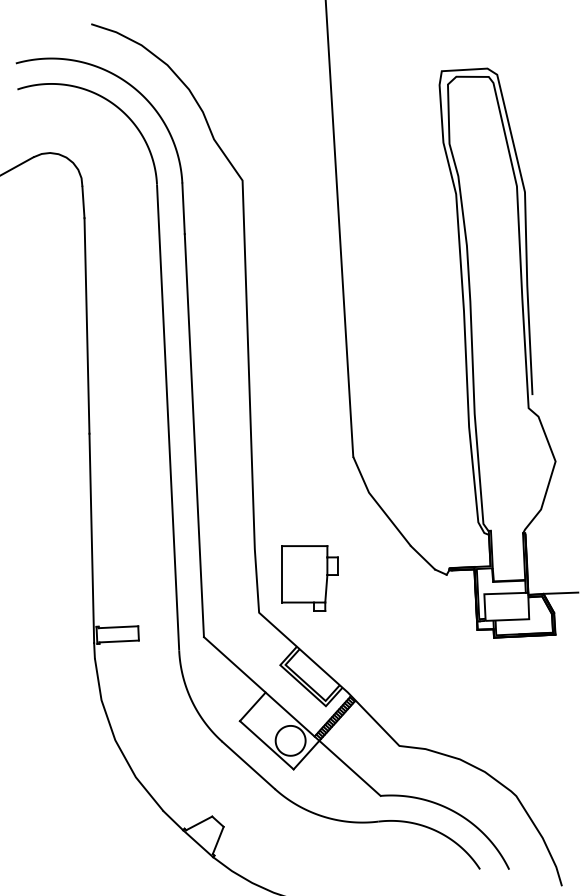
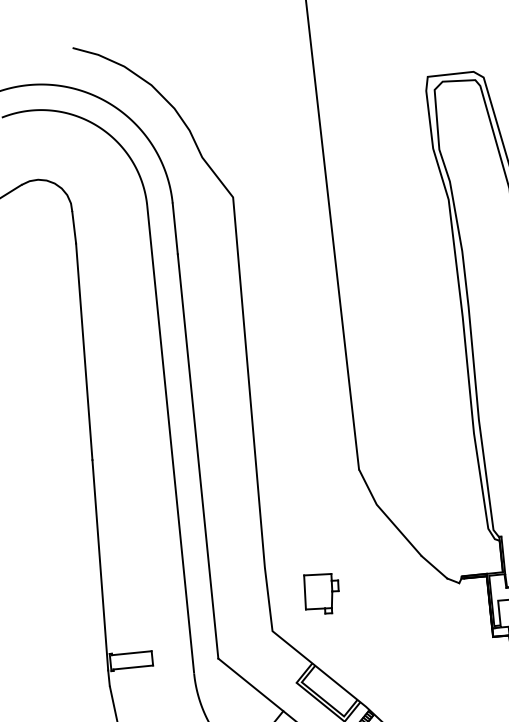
part: (309, 578) -> (321, 594), size x0.6

